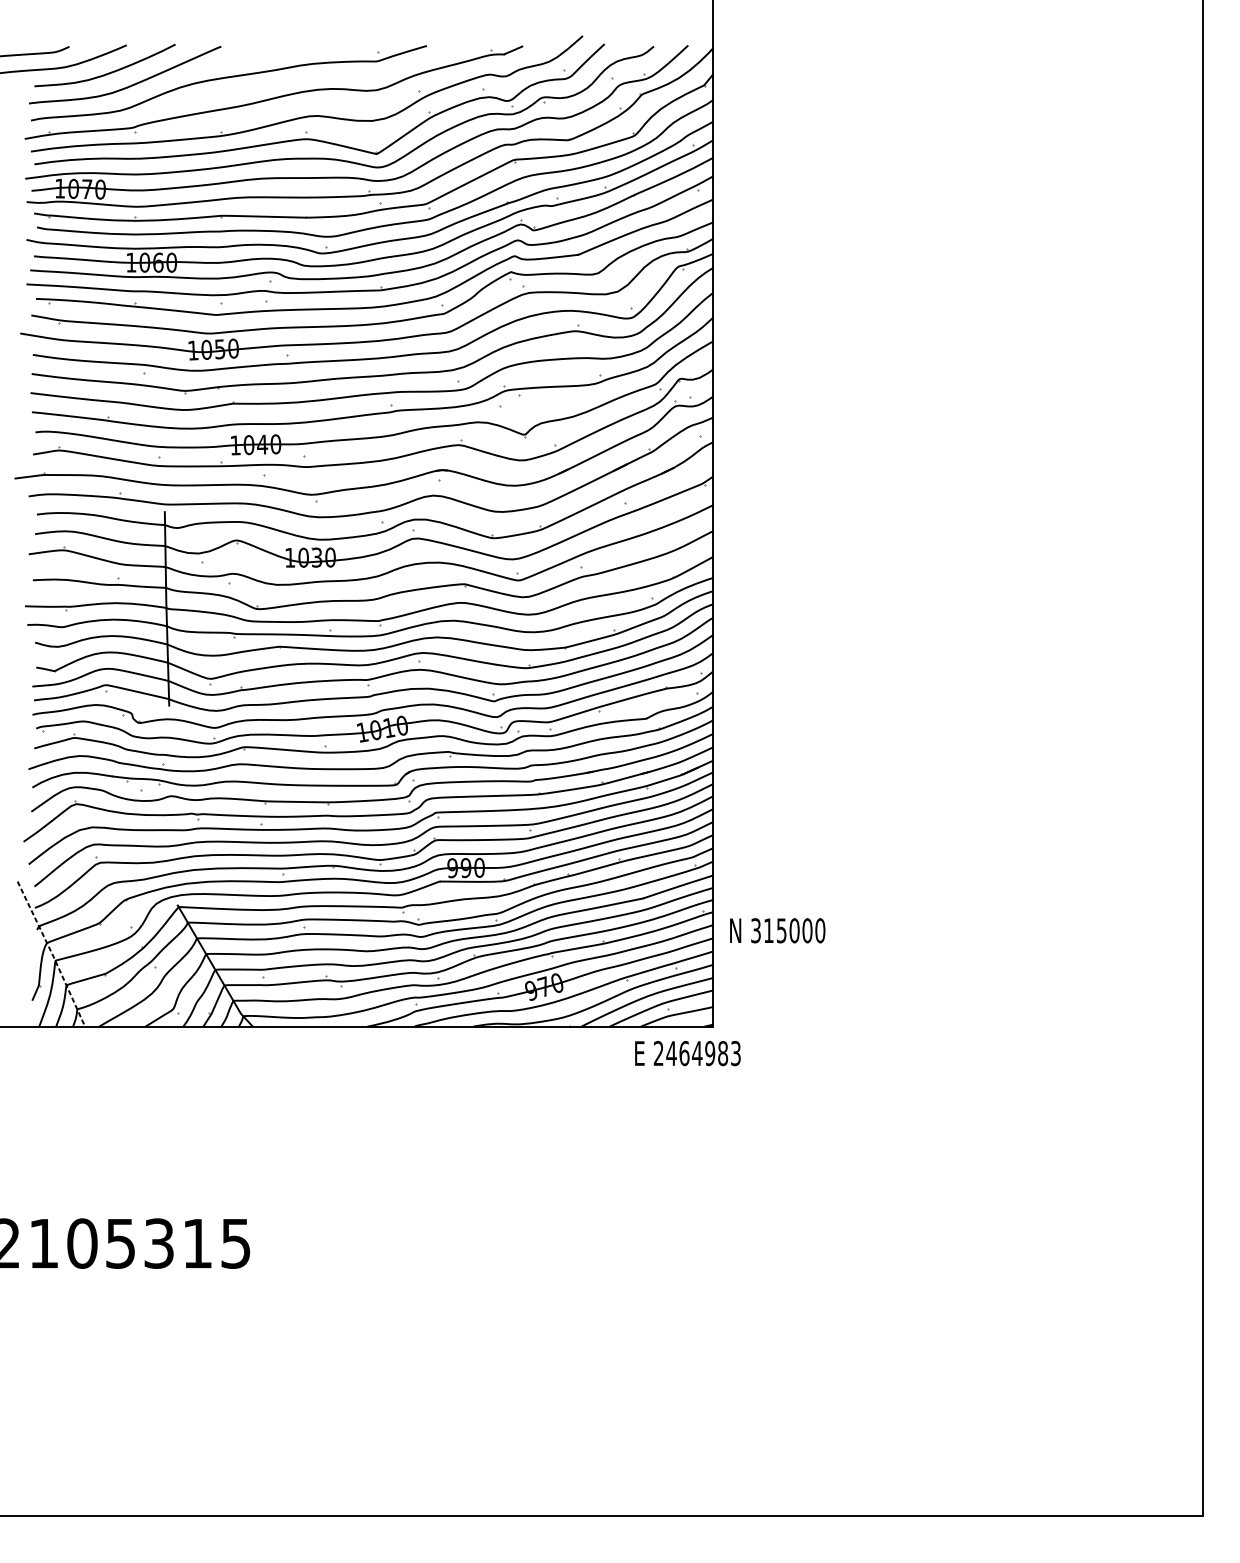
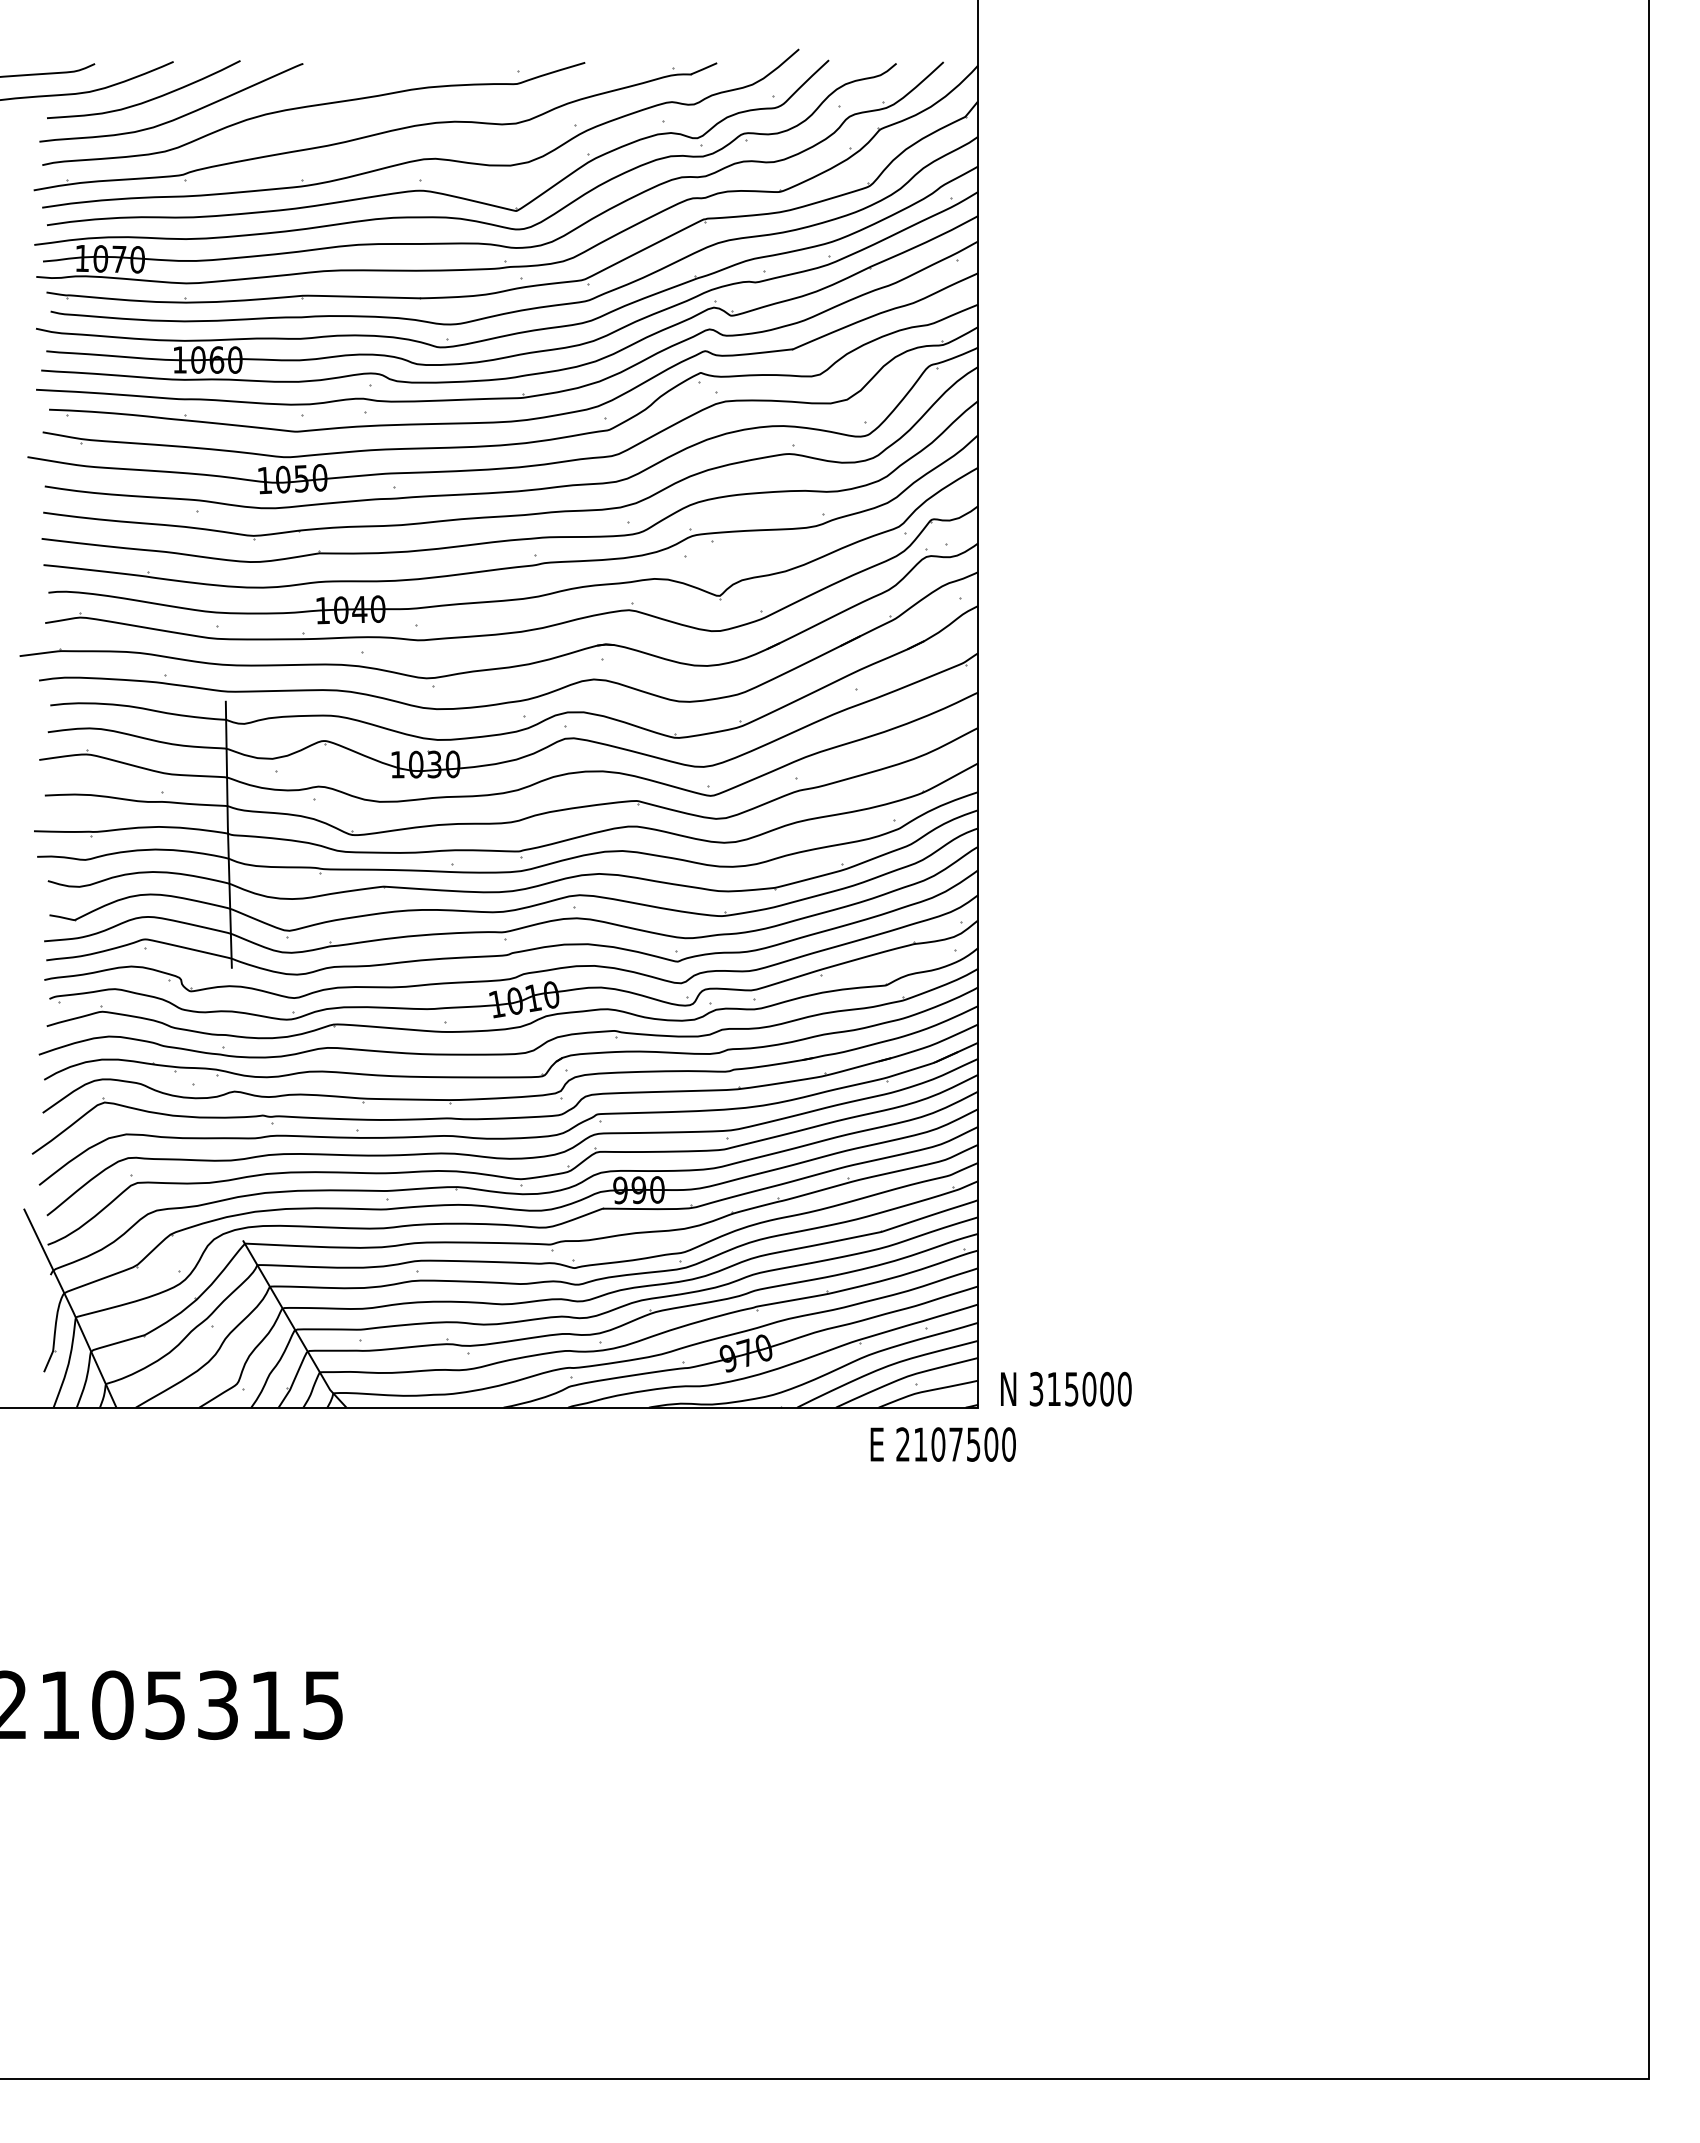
text: (777, 930) -> (1066, 1388), moved
line: (52, 954) -> (71, 1308), dashed -> solid
text: (703, 1053) -> (964, 1444), 2464983 -> 2107500

